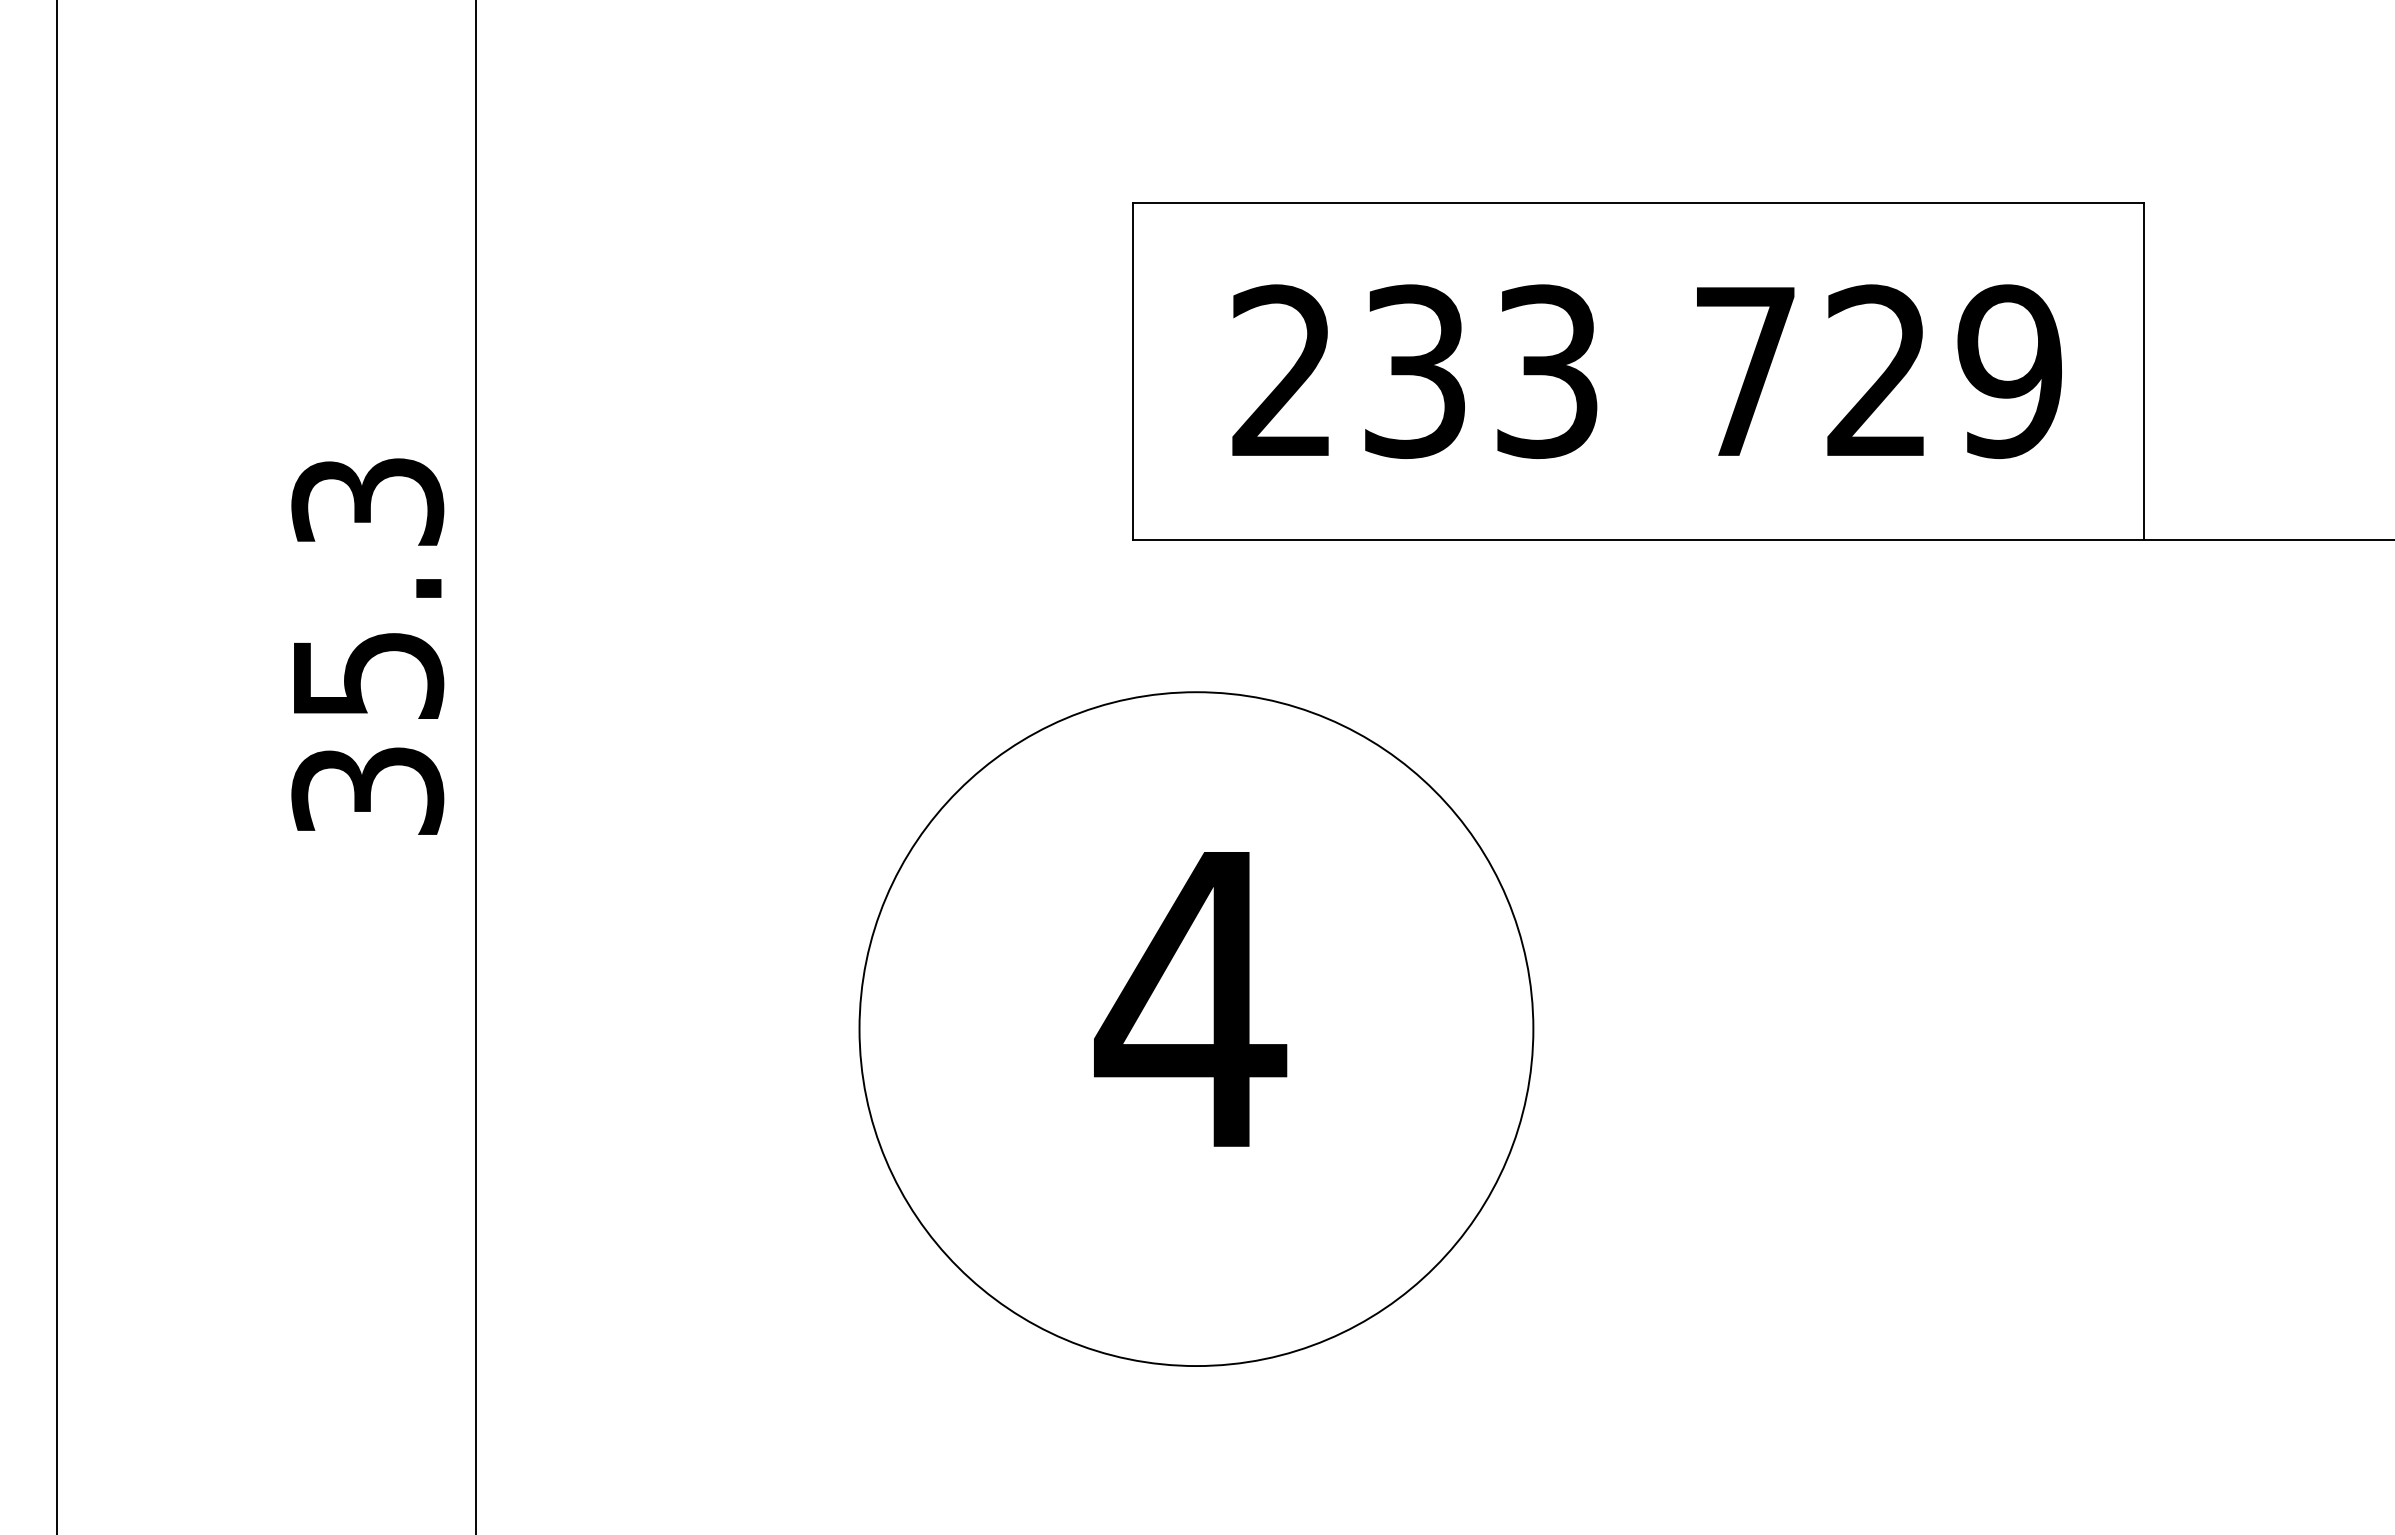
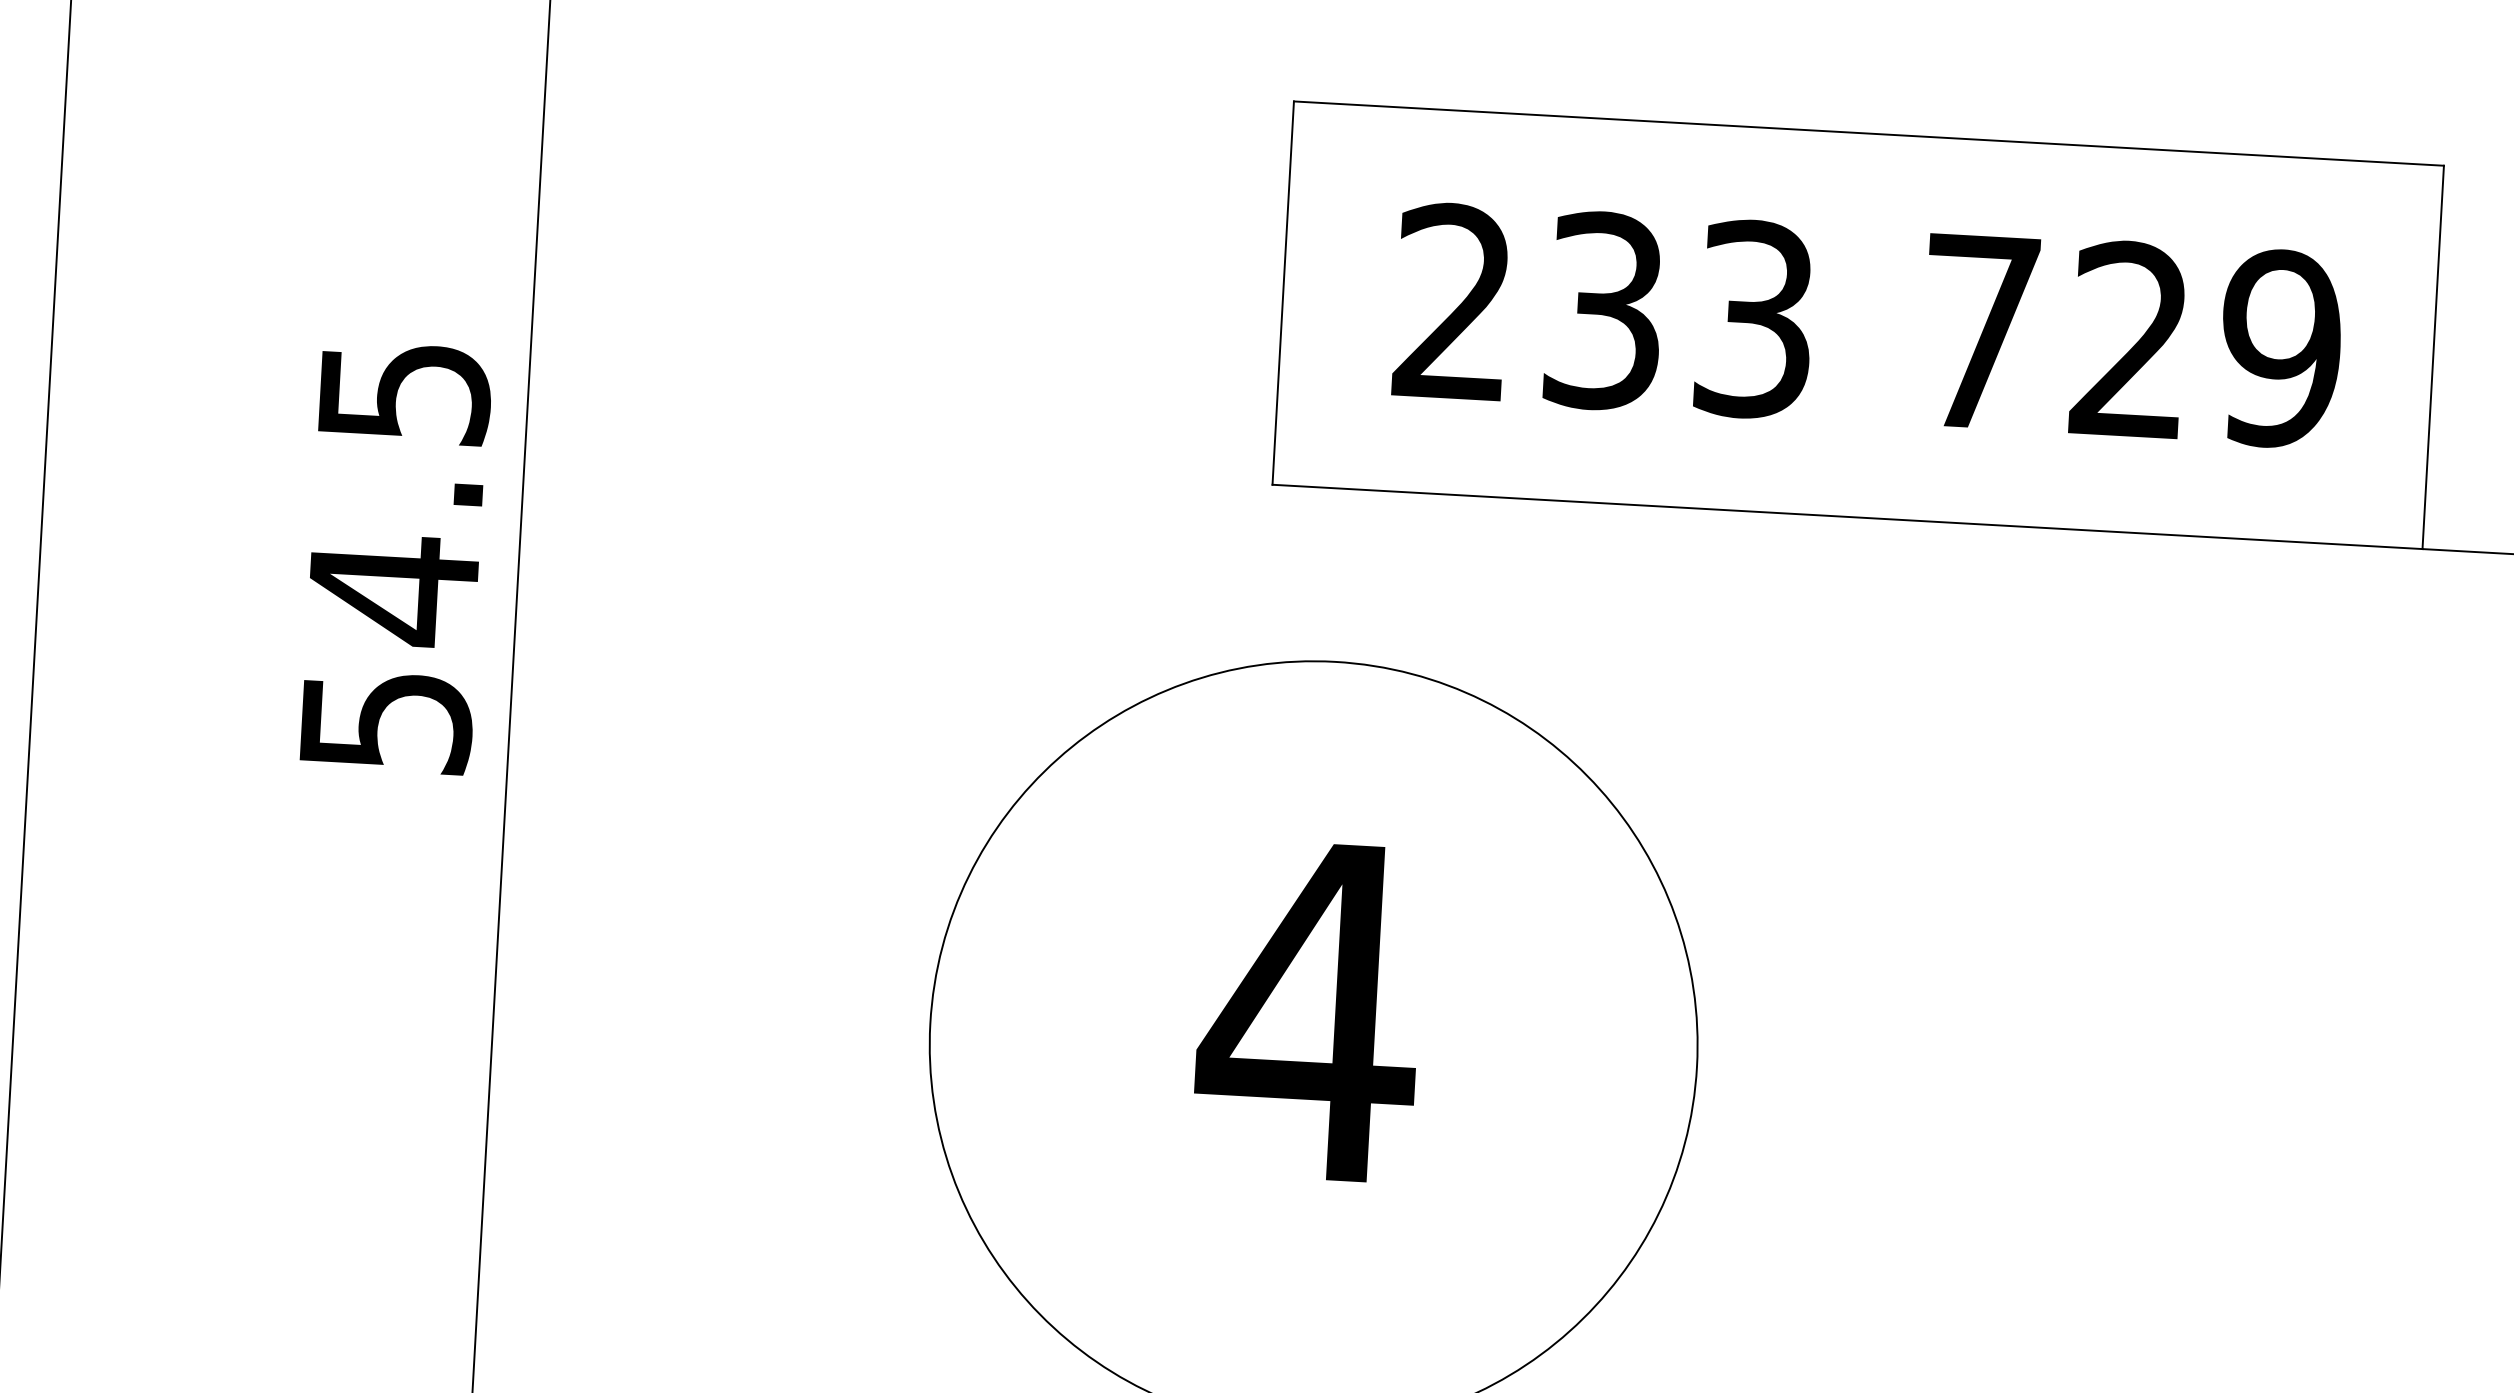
text: (367, 646) -> (394, 557), 35.3 -> 54.5

